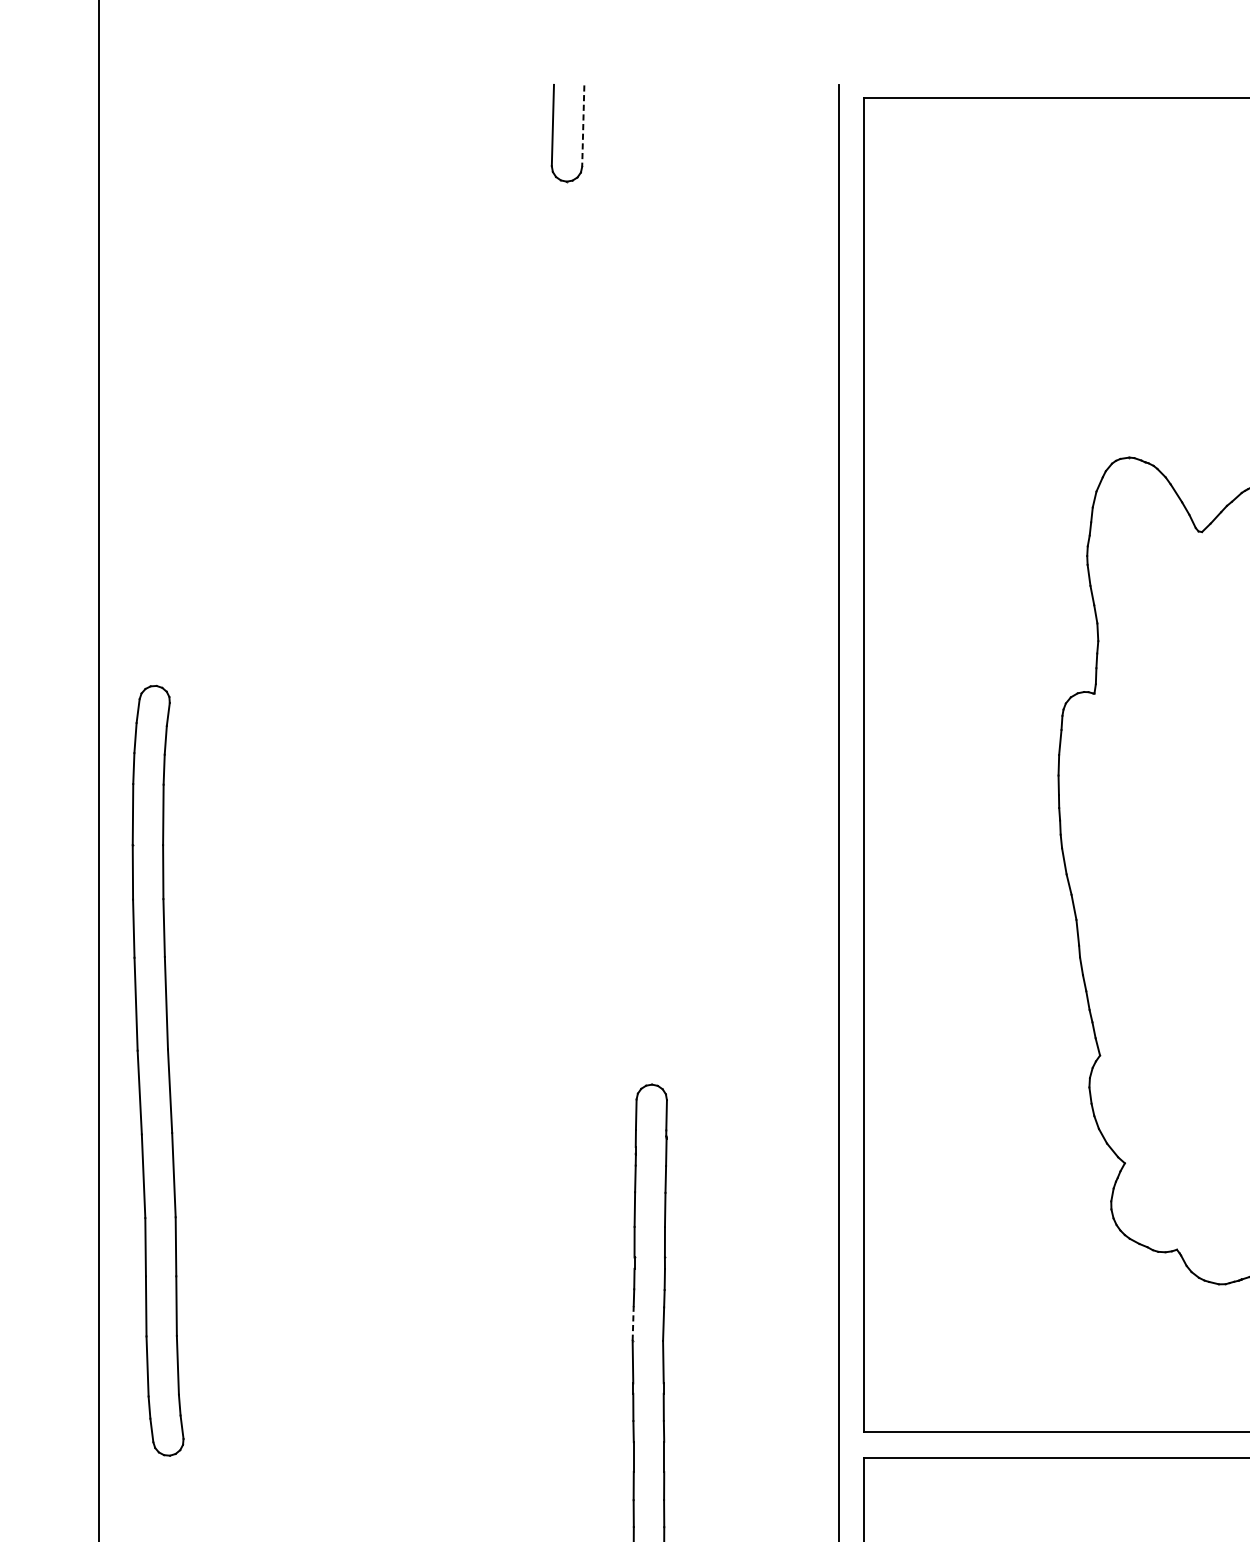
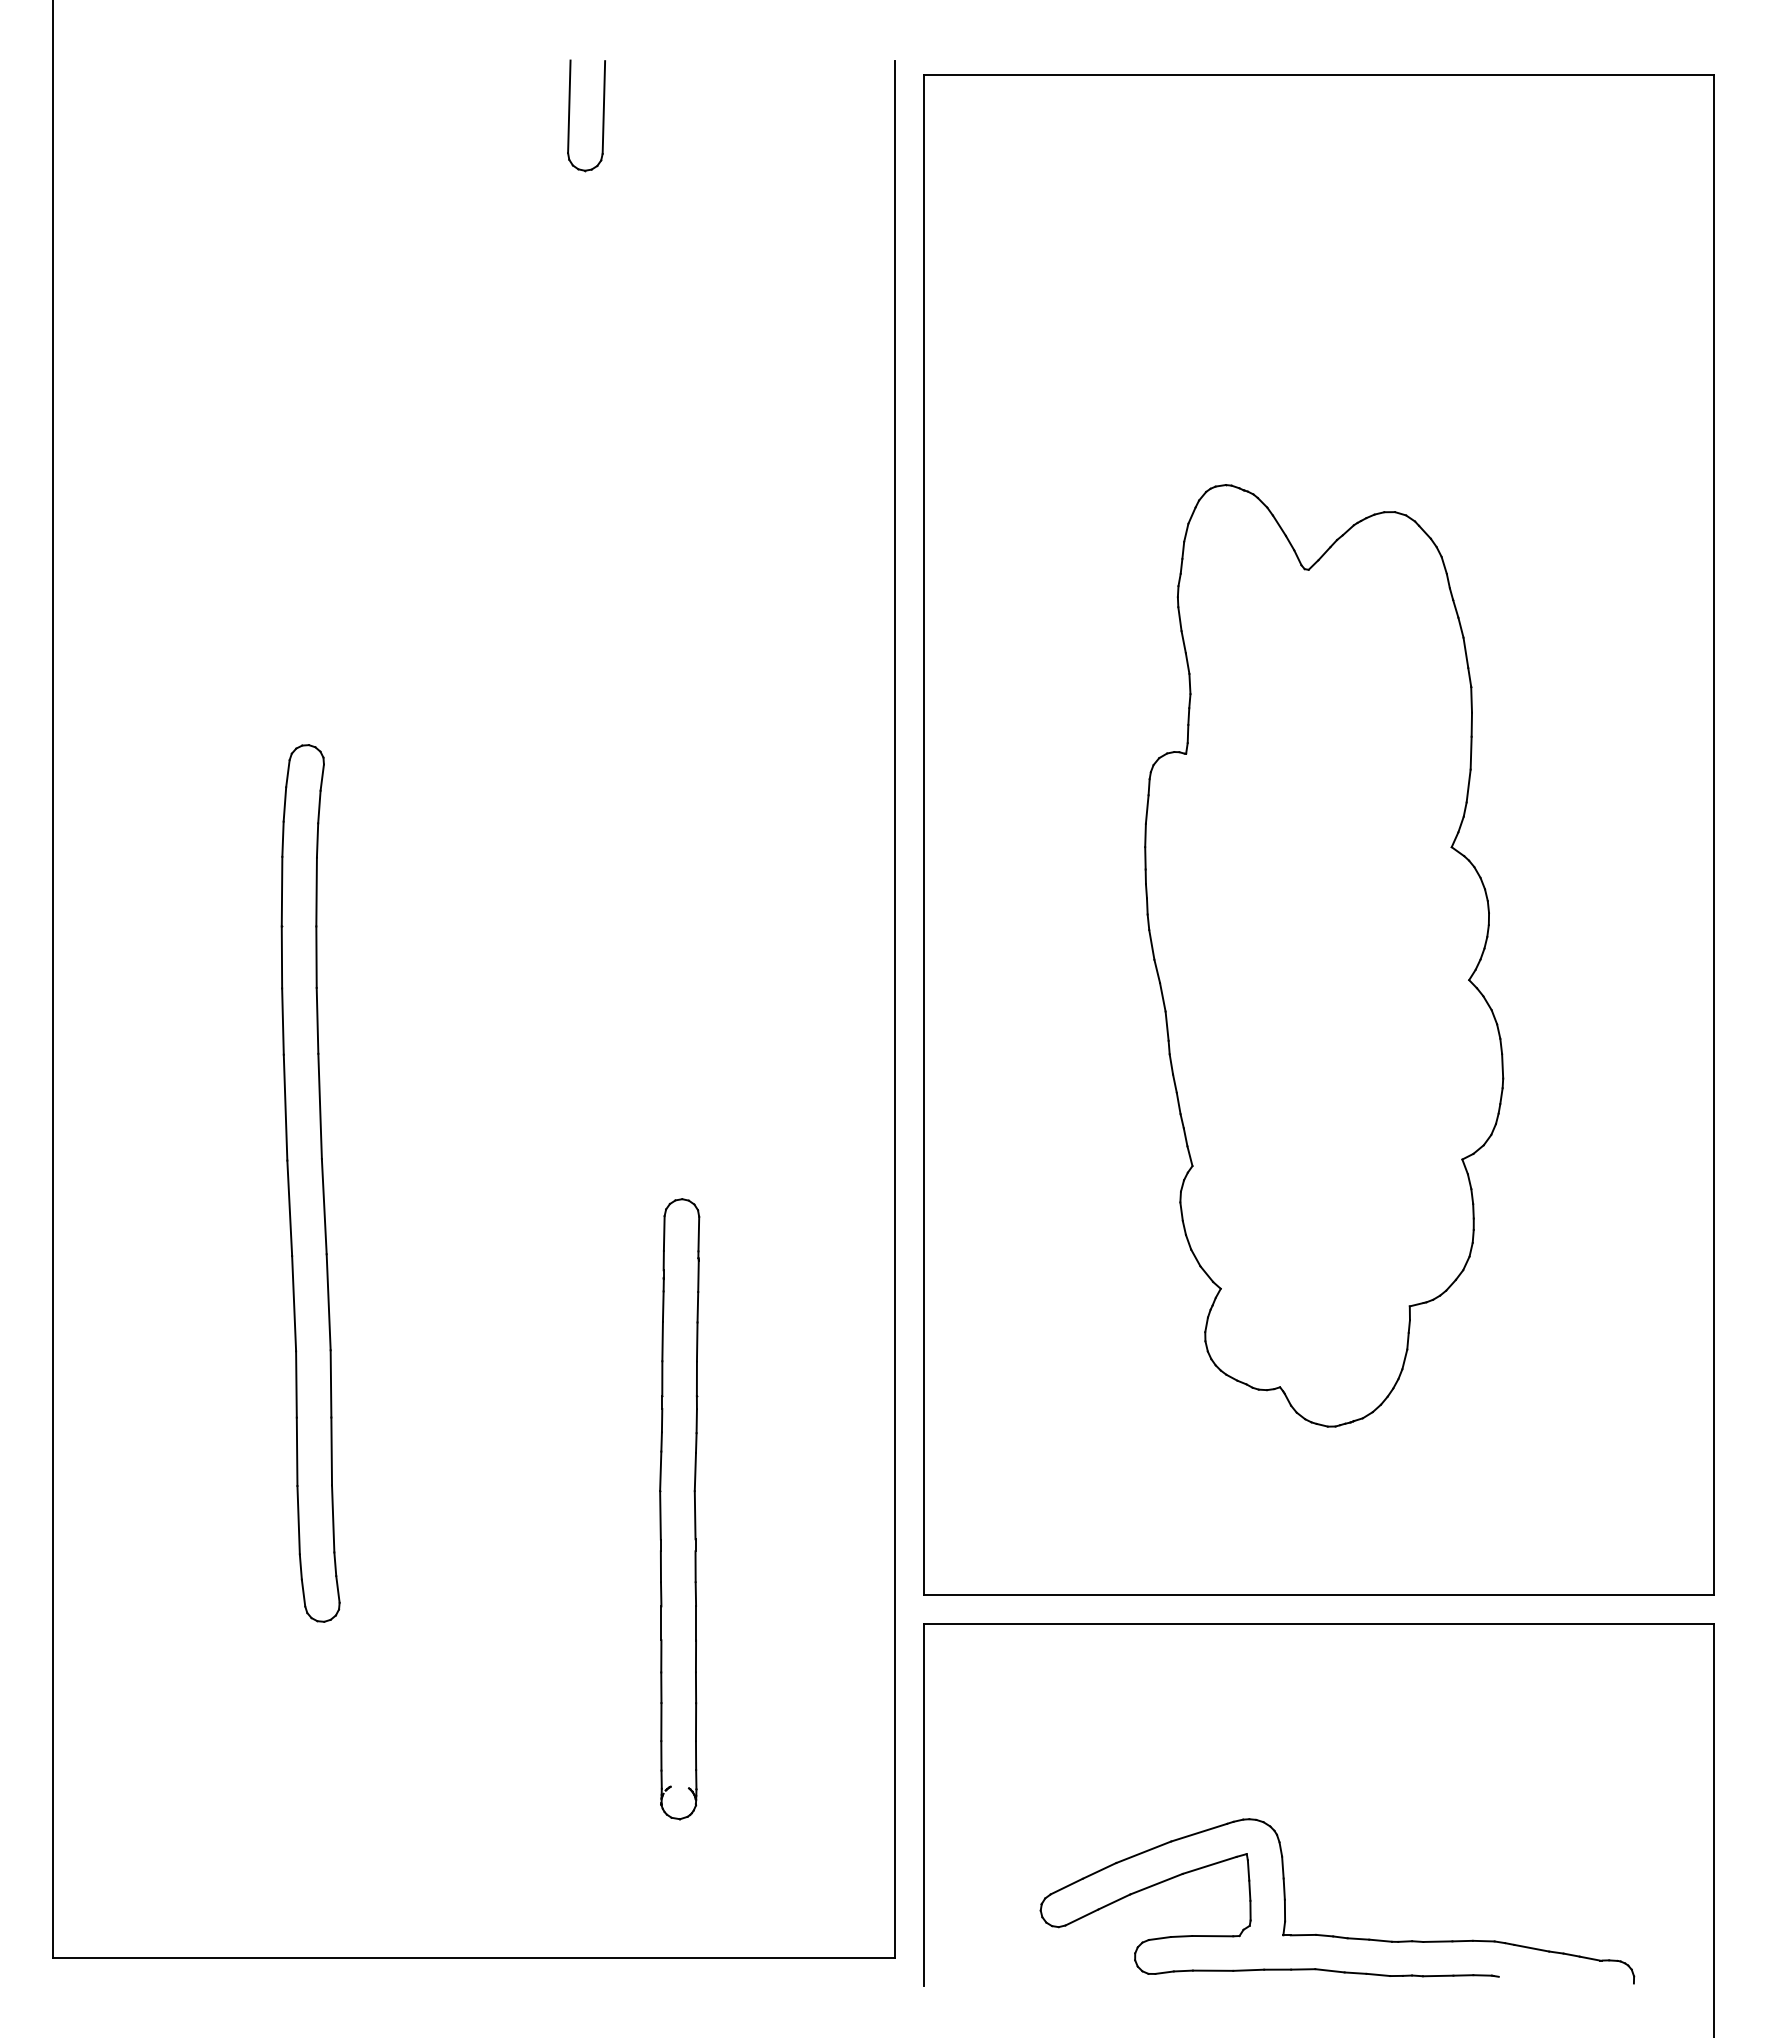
line: (582, 126) -> (603, 107), dashed -> solid
part: (157, 1070) -> (310, 1183), moved
line: (632, 1323) -> (660, 1471), dashed -> solid

